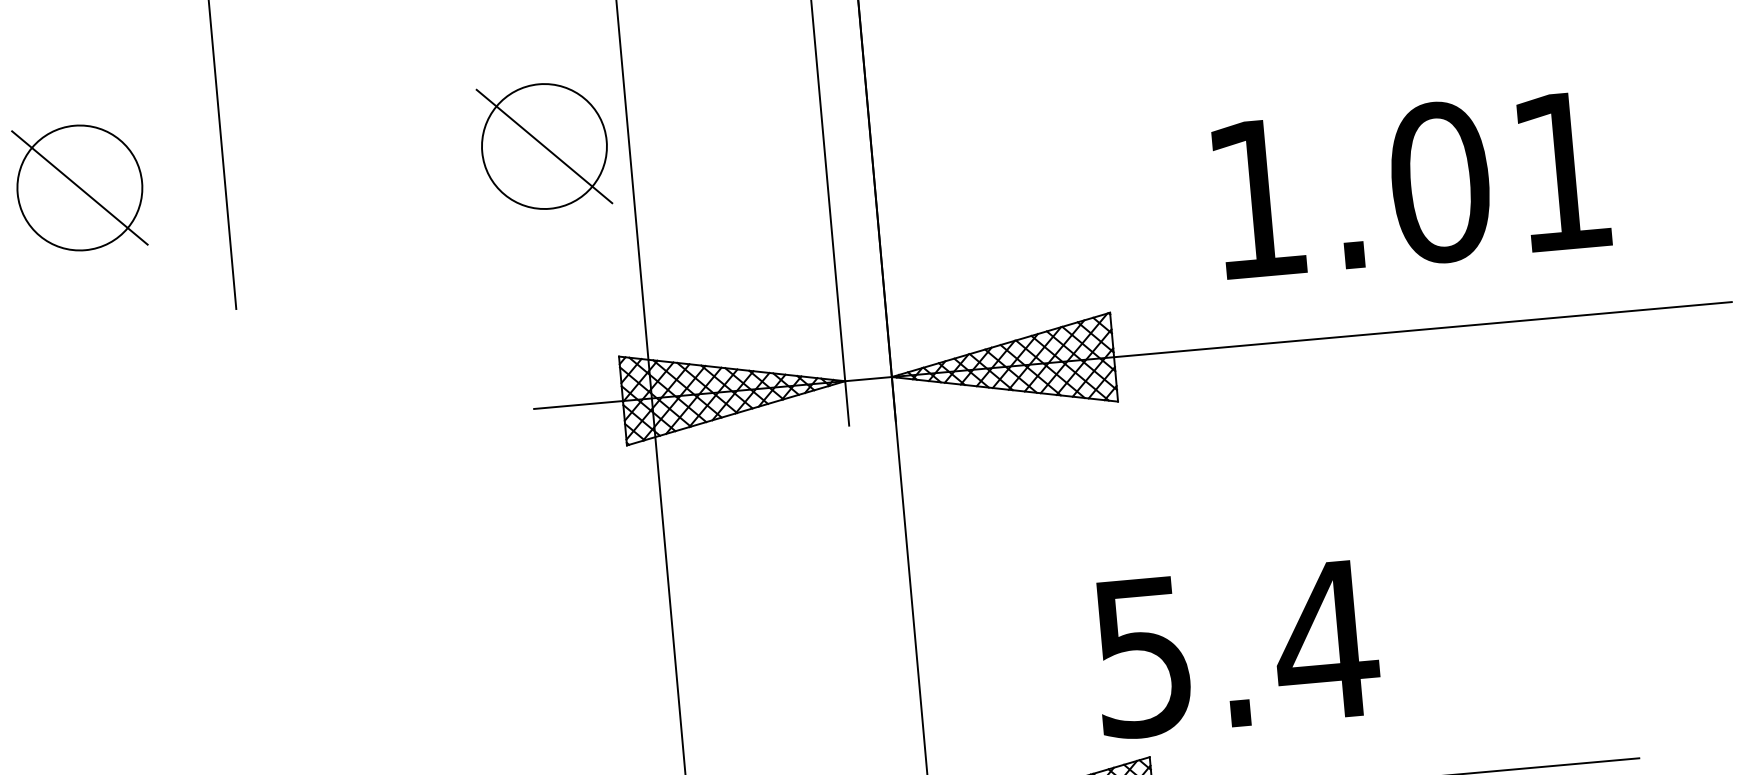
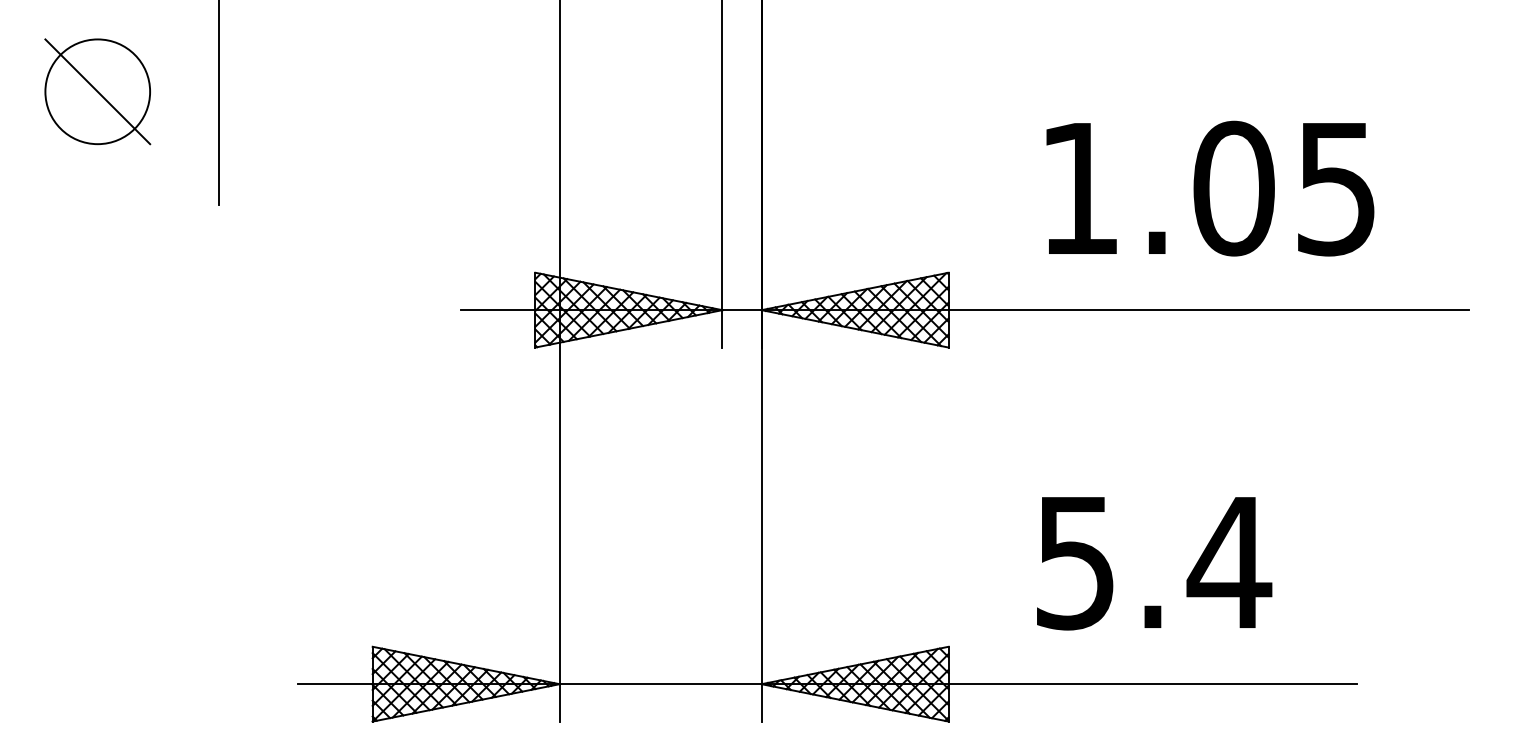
part: (544, 146) -> (488, 91), removed
text: (1562, 172) -> (1336, 189), 1.01 -> 1.05
text: (1236, 649) -> (1154, 563), moved

